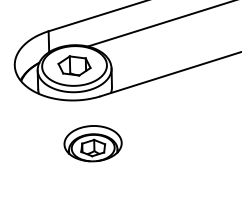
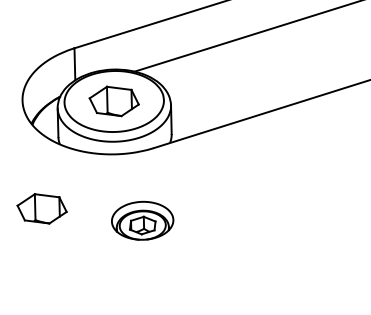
part: (27, 135) -> (42, 208), added
part: (92, 143) -> (141, 220), size x0.7

